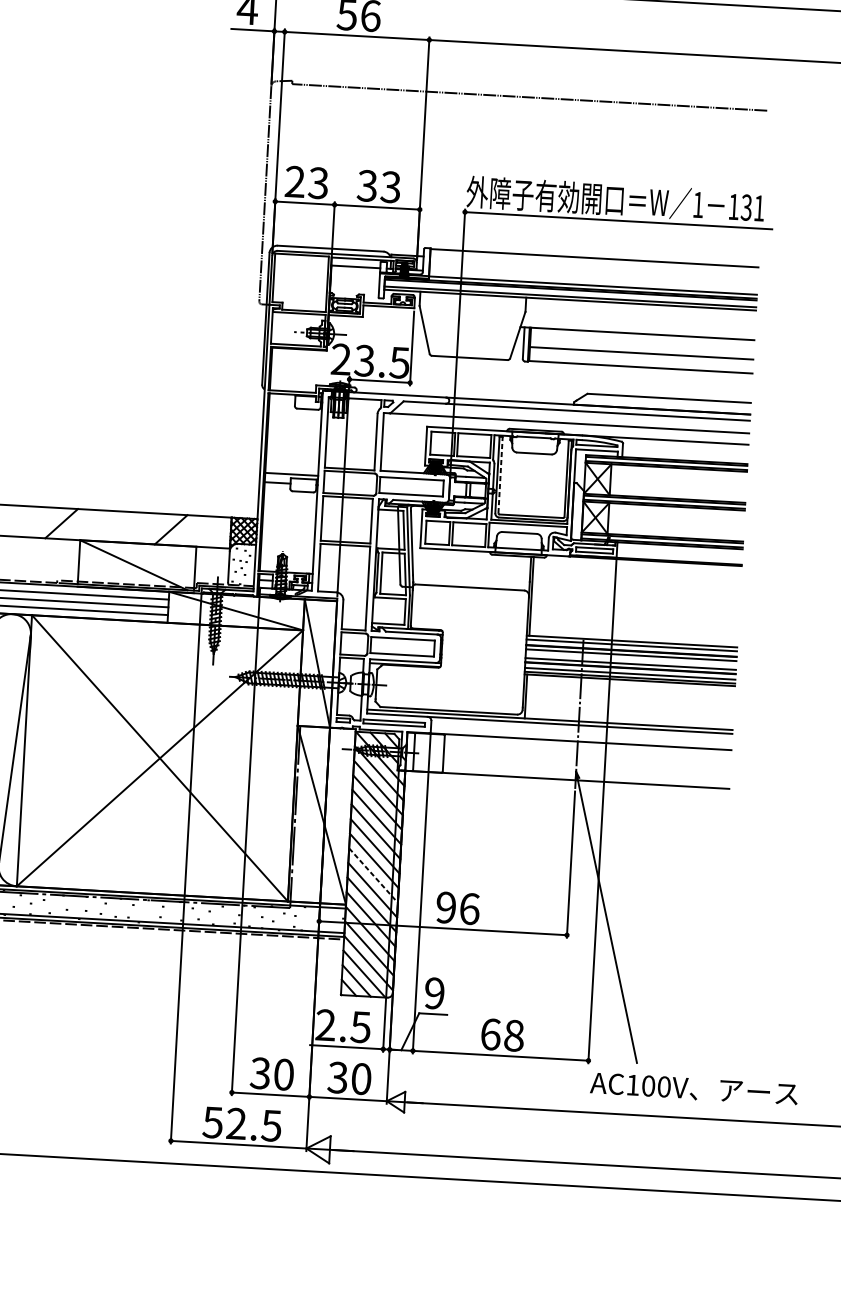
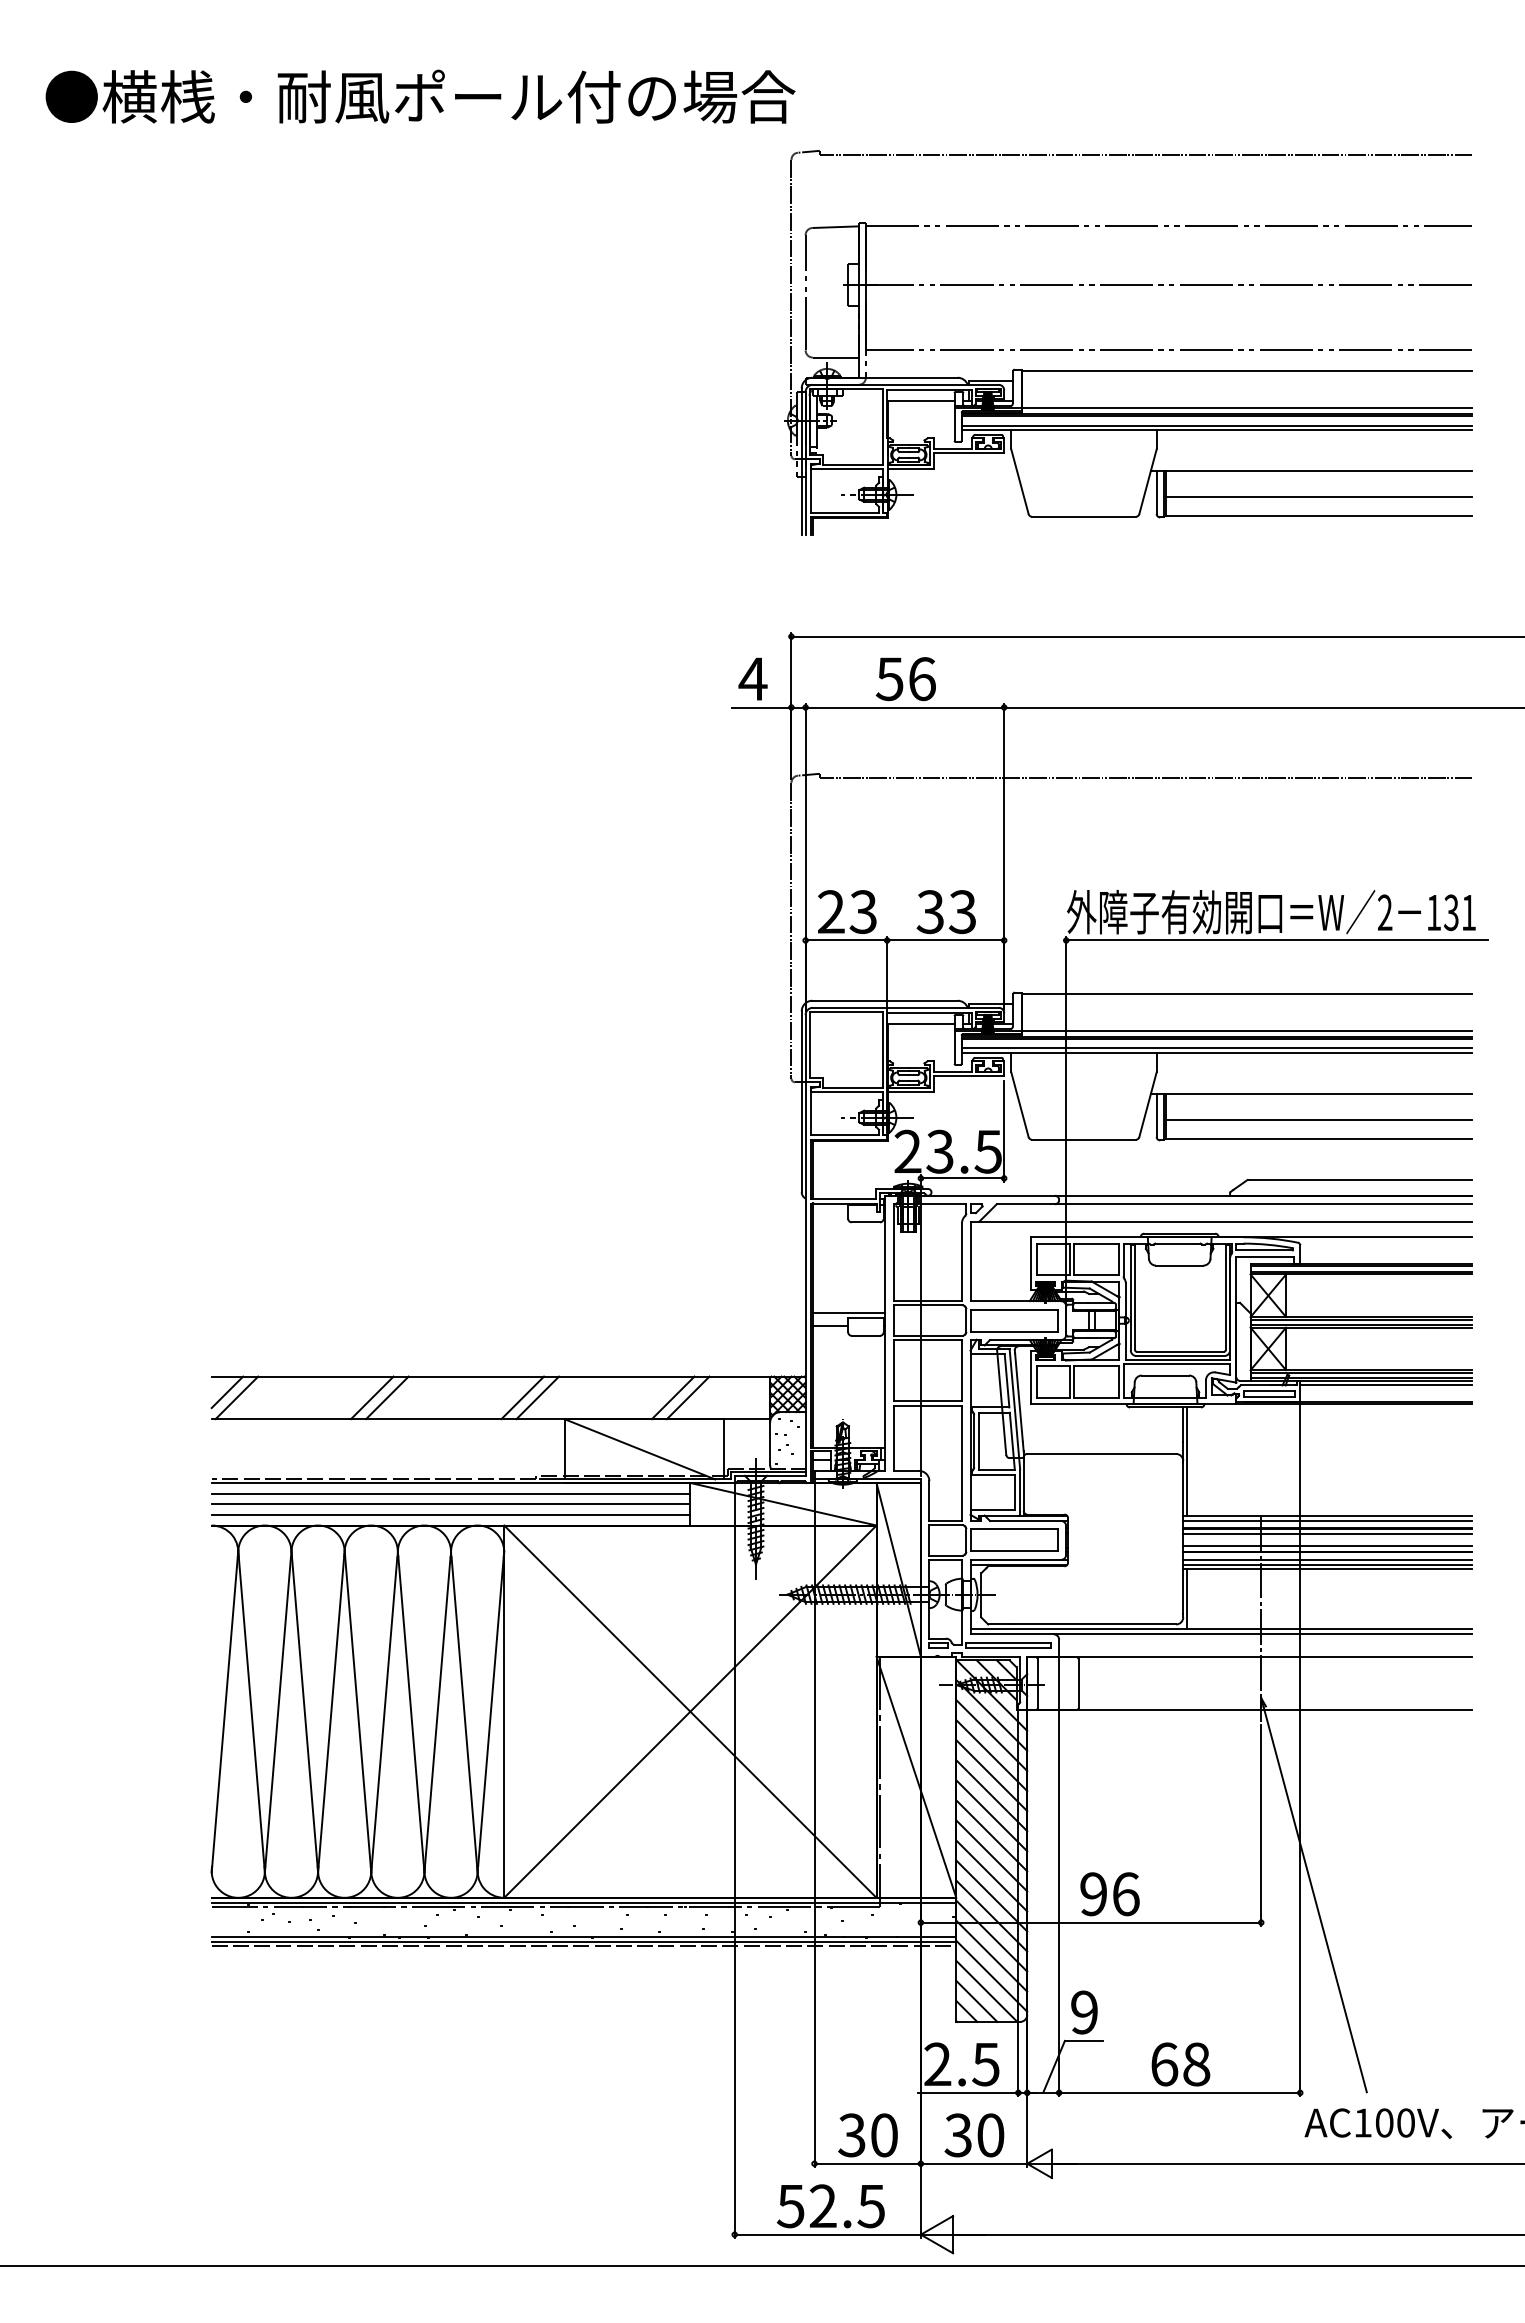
text: (698, 204) -> (1385, 912), 1 -> 2
line: (500, 474) -> (1135, 1297), dashed -> solid
line: (50, 522) -> (522, 1397), added
line: (159, 528) -> (672, 1397), added
line: (680, 549) -> (1386, 1385), added
line: (374, 876) -> (992, 1856), dashed -> solid

